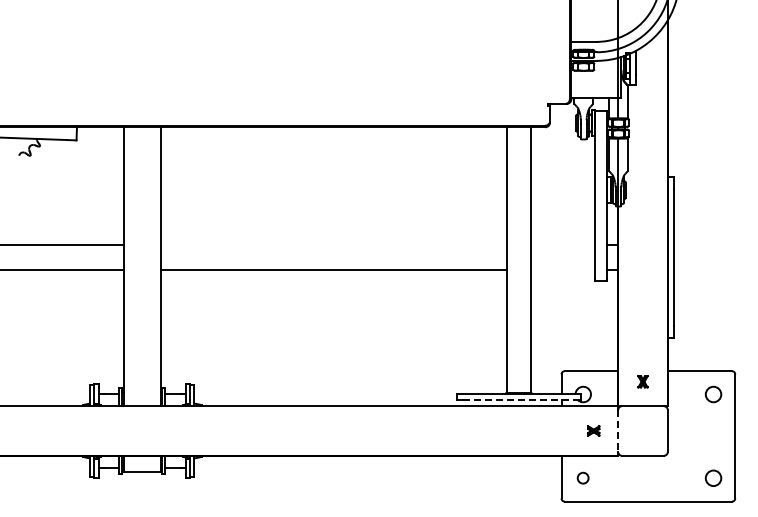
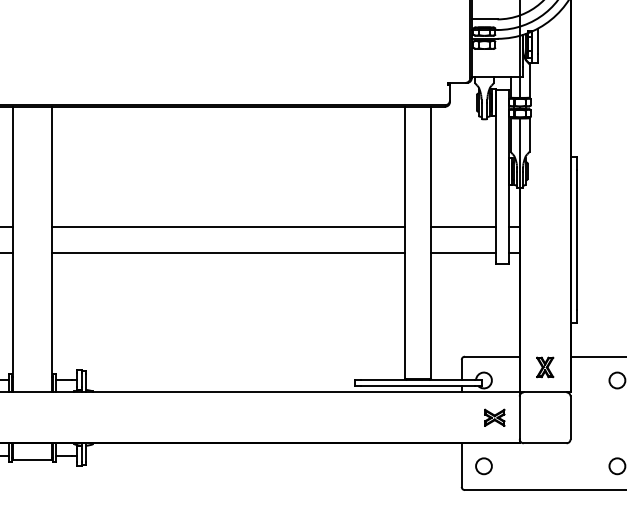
line: (333, 244) -> (228, 226), added
line: (562, 244) -> (462, 226), added
line: (562, 269) -> (462, 252), added
part: (642, 381) -> (544, 367), size x1.67
line: (518, 399) -> (417, 385), dashed -> solid
part: (593, 430) -> (494, 417), size x1.67
line: (618, 431) -> (520, 418), dashed -> solid
circle: (582, 477) -> (483, 465), size x1.43

